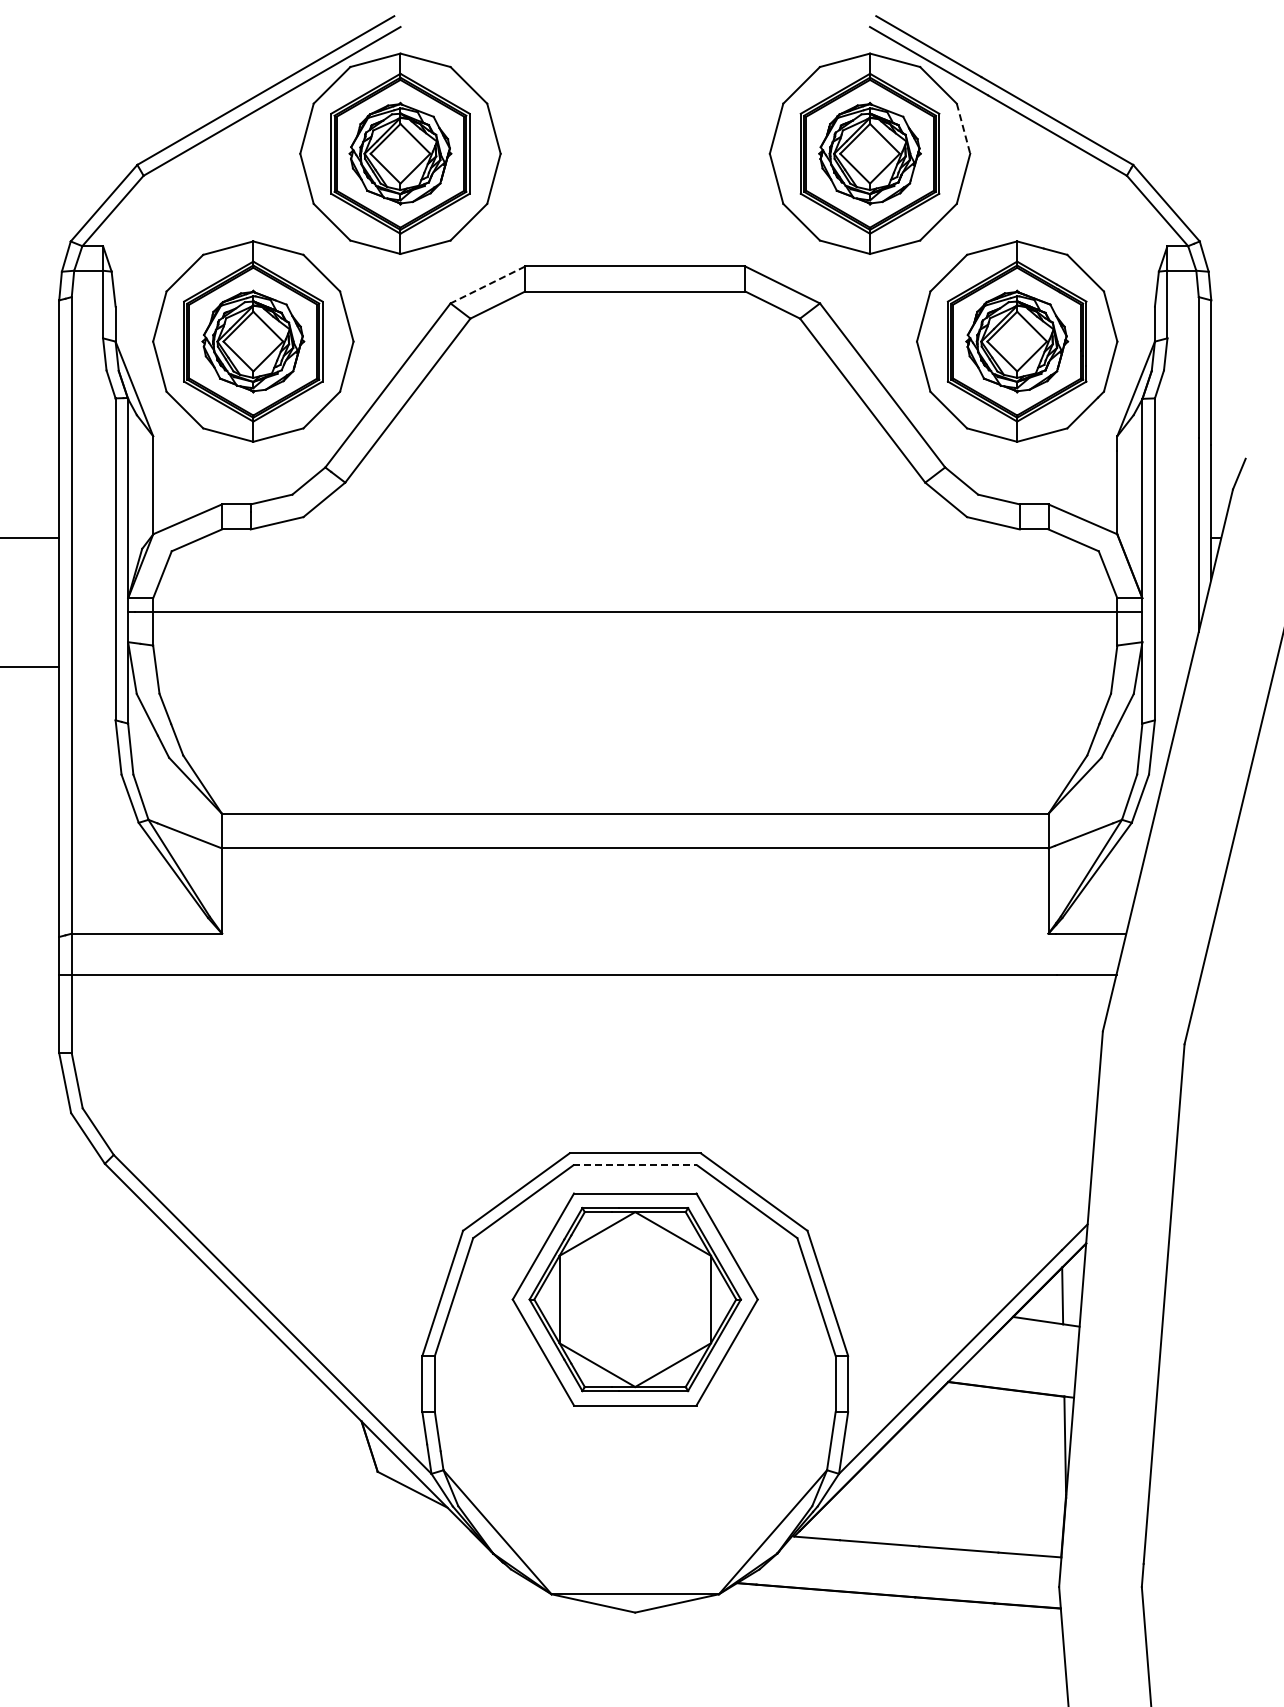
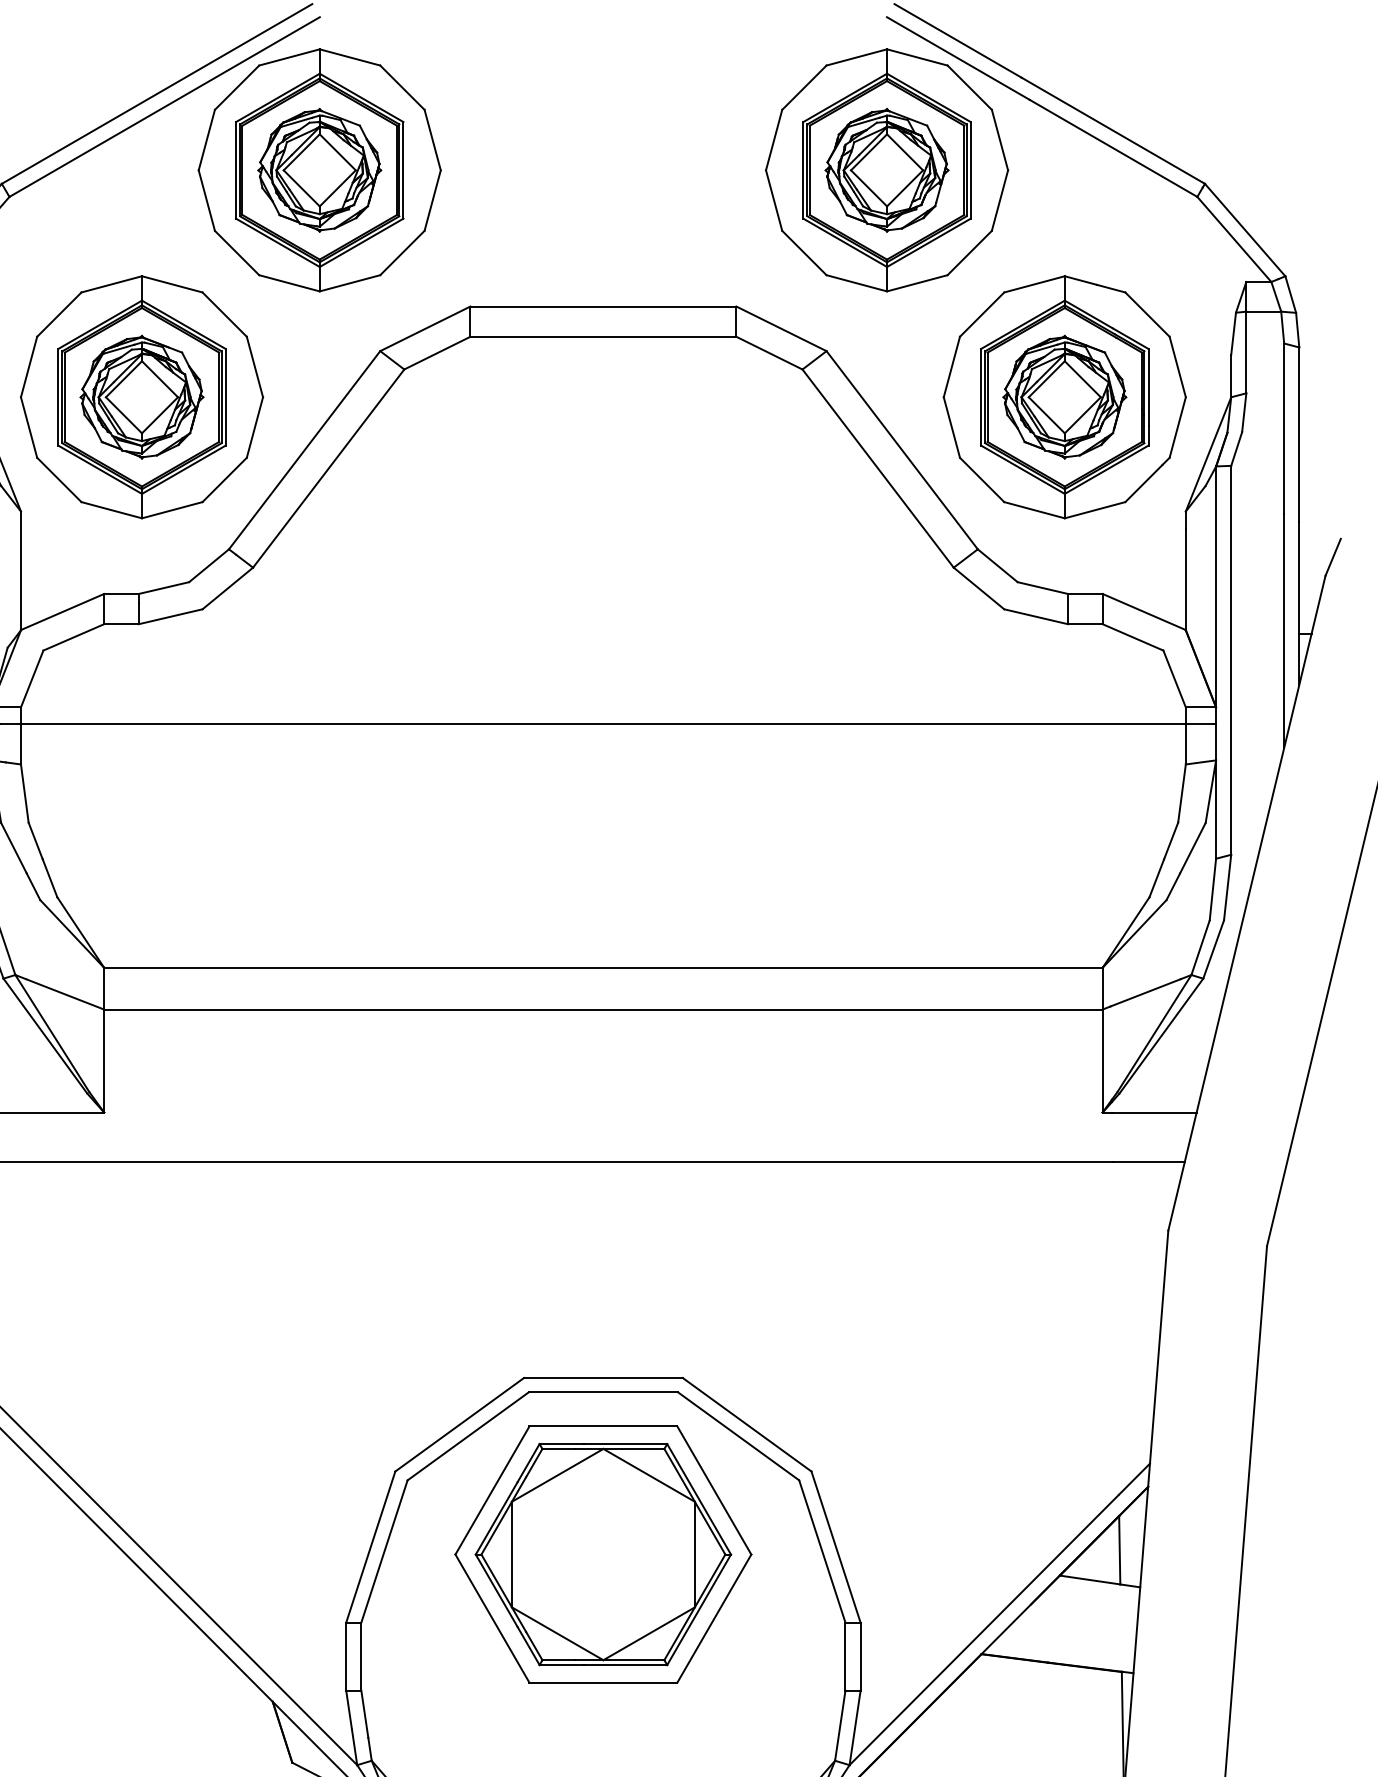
line: (963, 128) -> (999, 139), dashed -> solid
line: (487, 284) -> (424, 328), dashed -> solid
line: (635, 1165) -> (603, 1392), dashed -> solid

